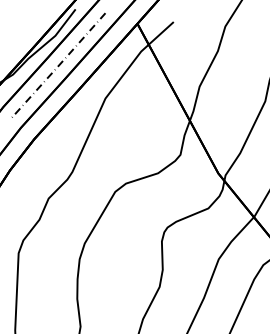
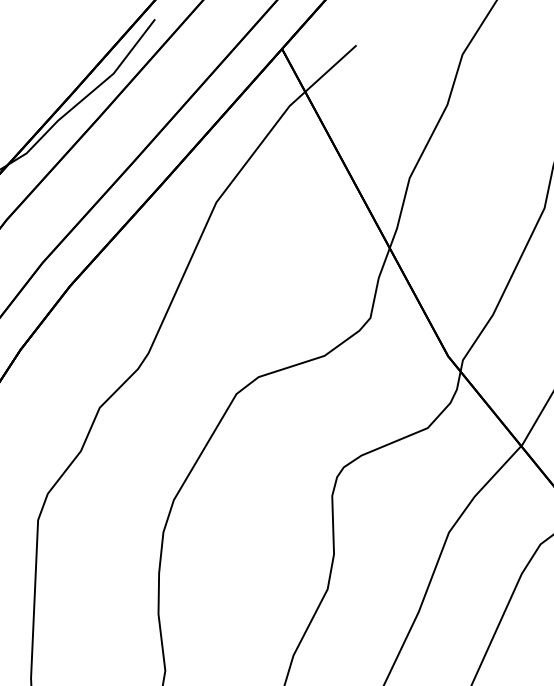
line: (58, 64) -> (119, 132), removed

